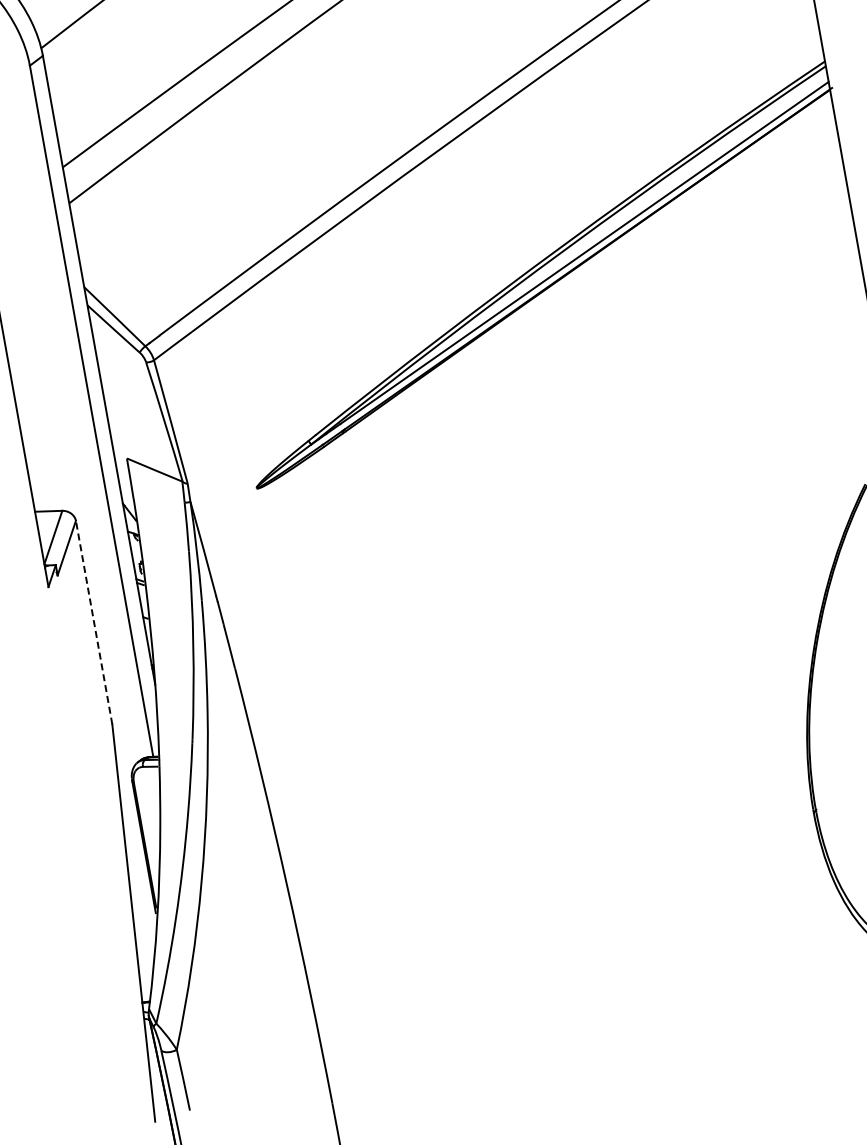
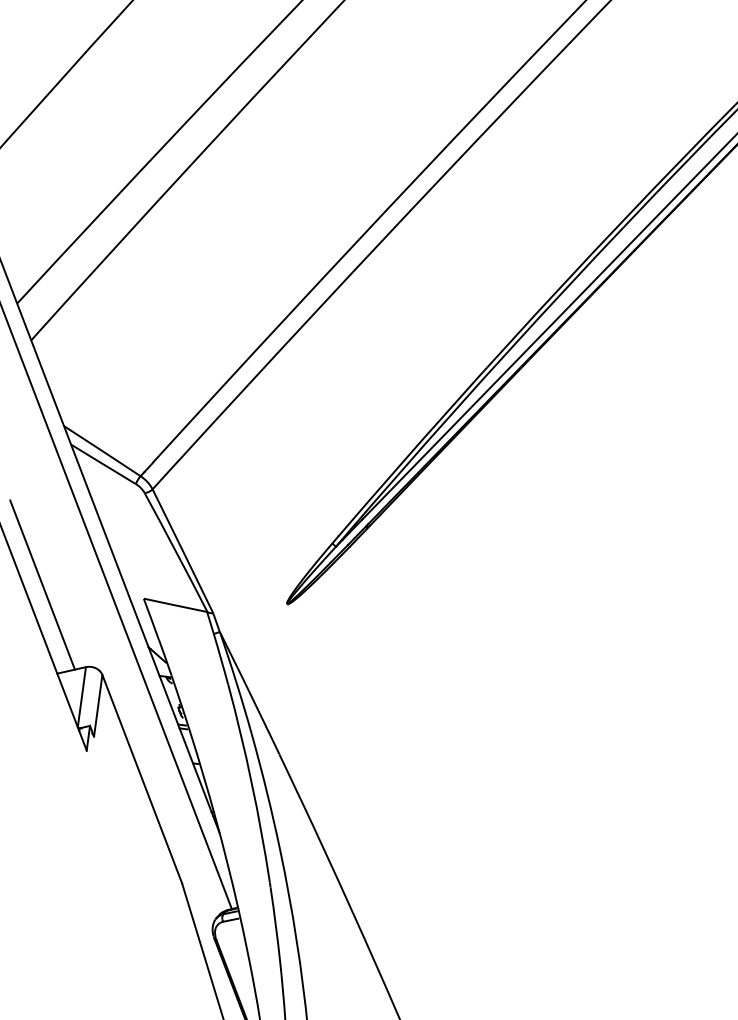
line: (36, 428) -> (42, 585), added
line: (94, 622) -> (142, 778), dashed -> solid

